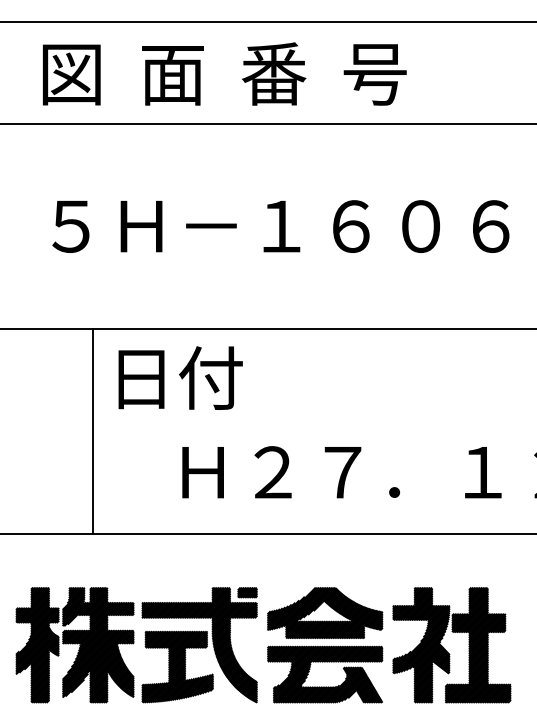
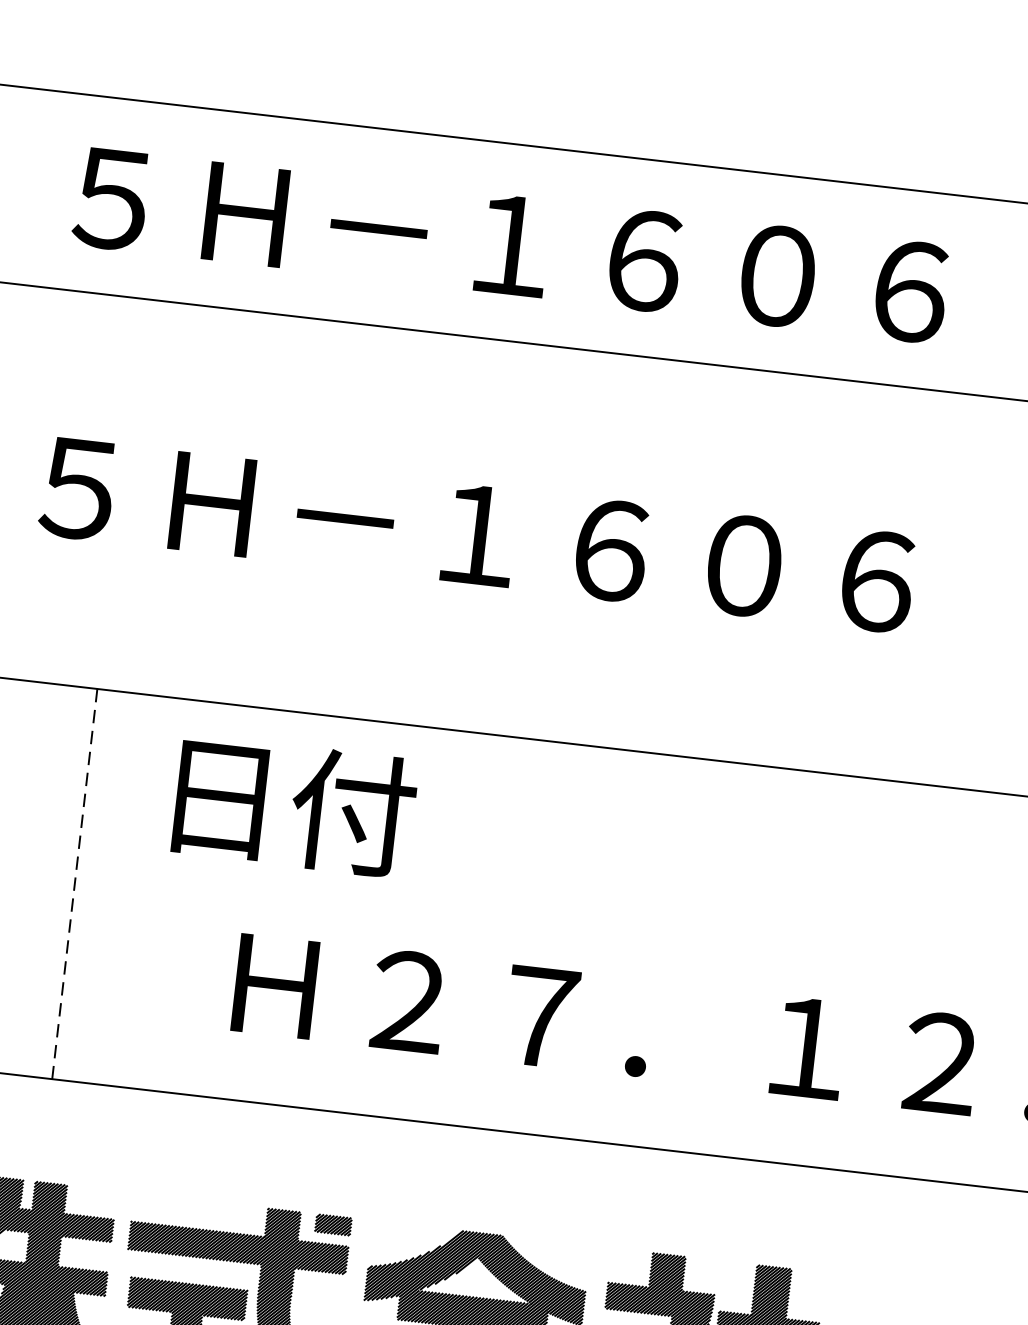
text: (275, 73) -> (500, 242), 図  面  番  号 -> ５Ｈ－１６０６
text: (180, 377) -> (295, 805), moved
line: (93, 432) -> (75, 885), solid -> dashed

